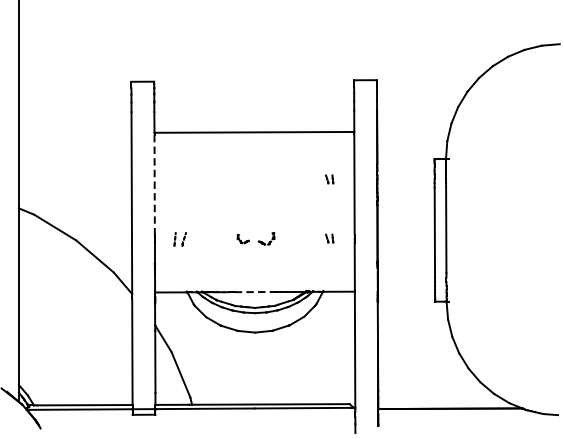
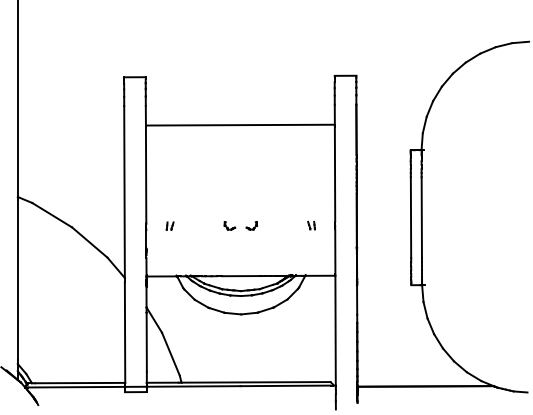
part: (329, 179) -> (311, 169), removed
line: (155, 185) -> (146, 175), dashed -> solid
part: (179, 238) -> (169, 225), size x0.62
part: (266, 238) -> (251, 225), size x0.71
line: (255, 292) -> (241, 276), dashed -> solid

